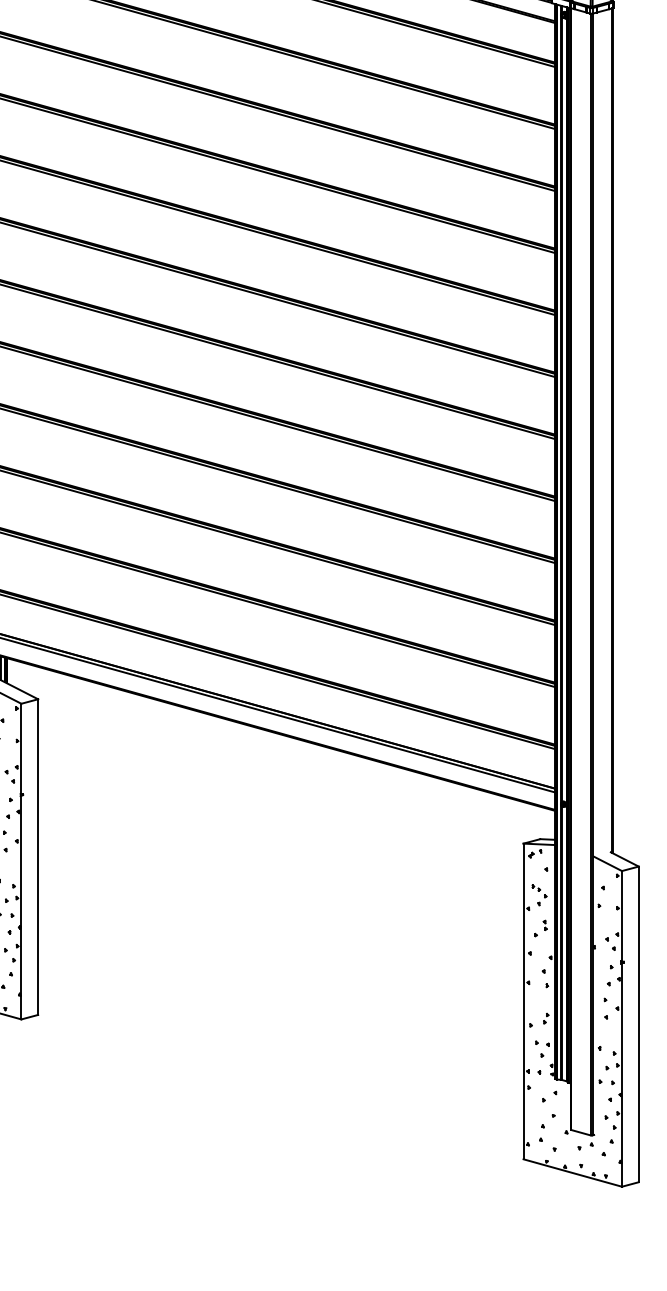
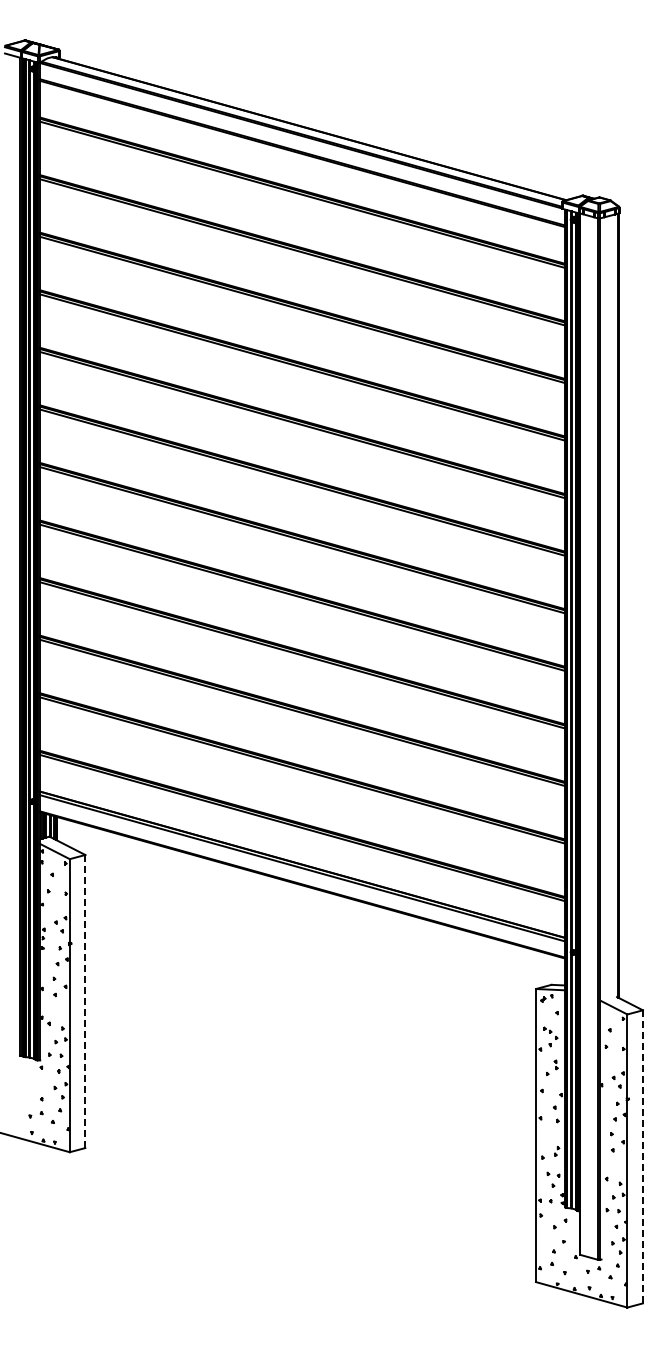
line: (38, 857) -> (85, 1001), solid -> dashed
line: (638, 1024) -> (642, 1156), solid -> dashed

